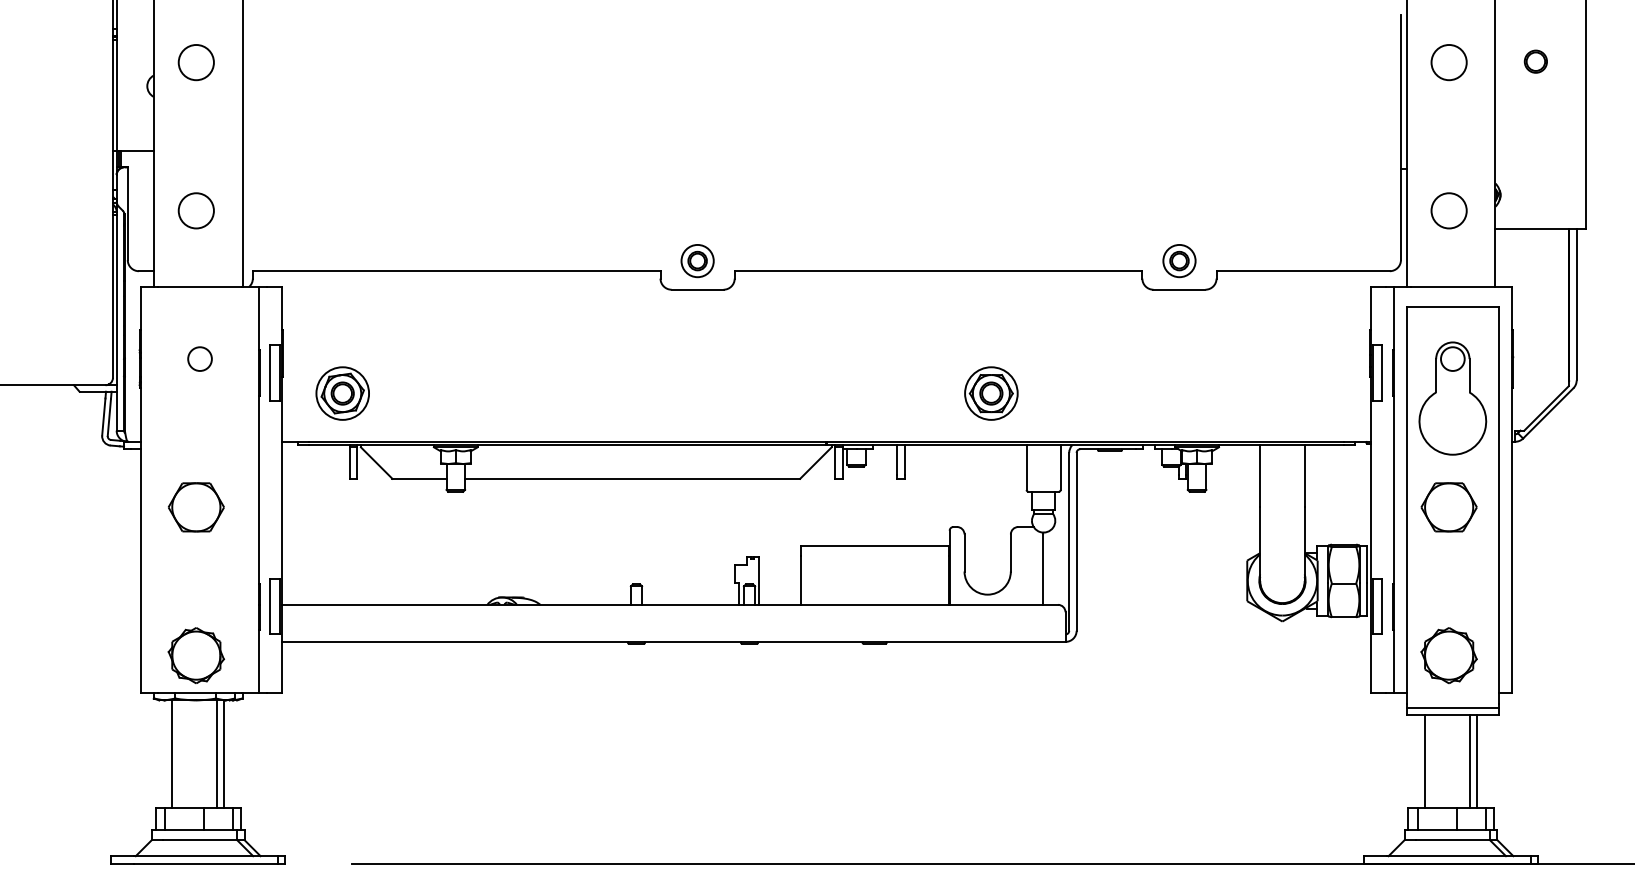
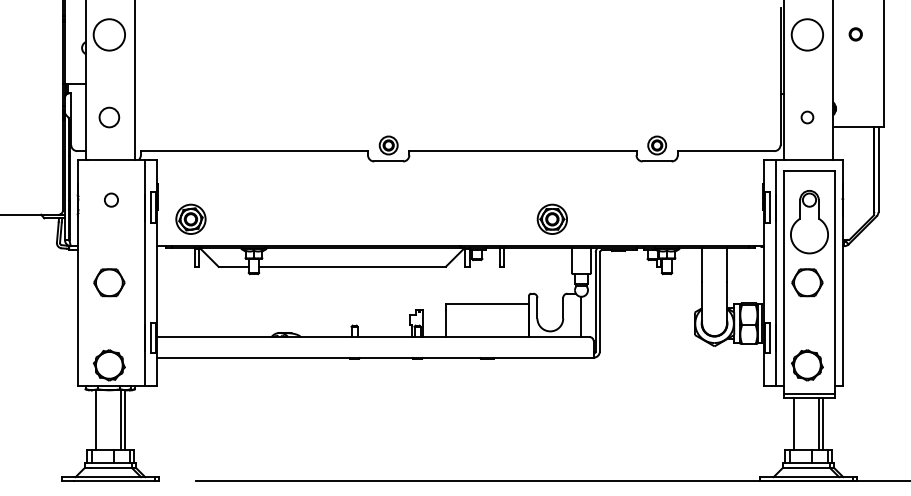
circle: (196, 61) -> (109, 34), size x1.6
circle: (1449, 61) -> (807, 34), size x1.6
circle: (1449, 210) -> (807, 117), size x0.6

